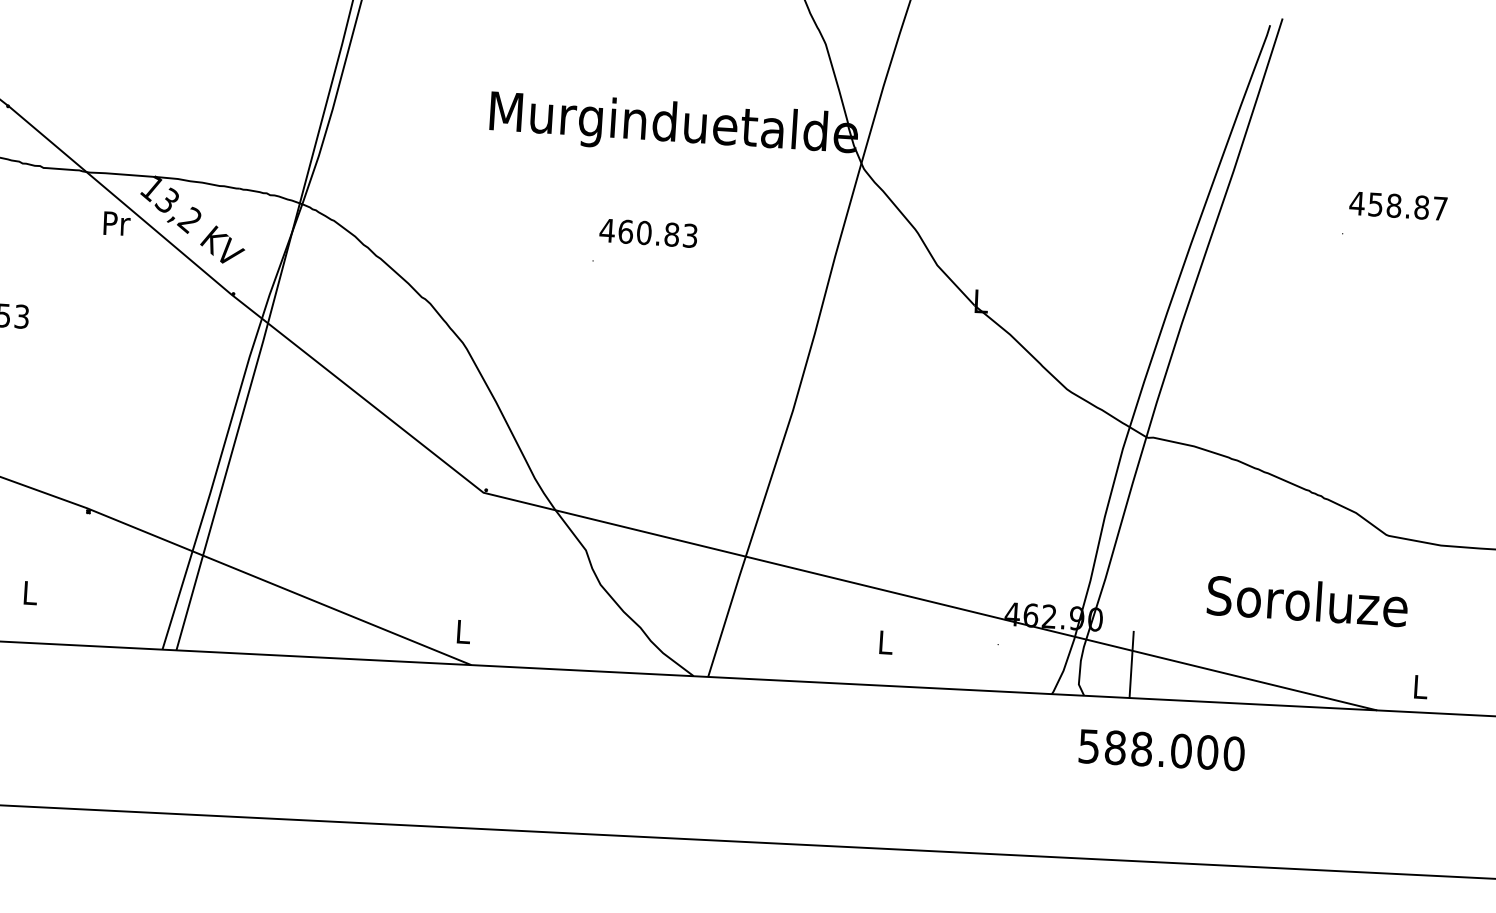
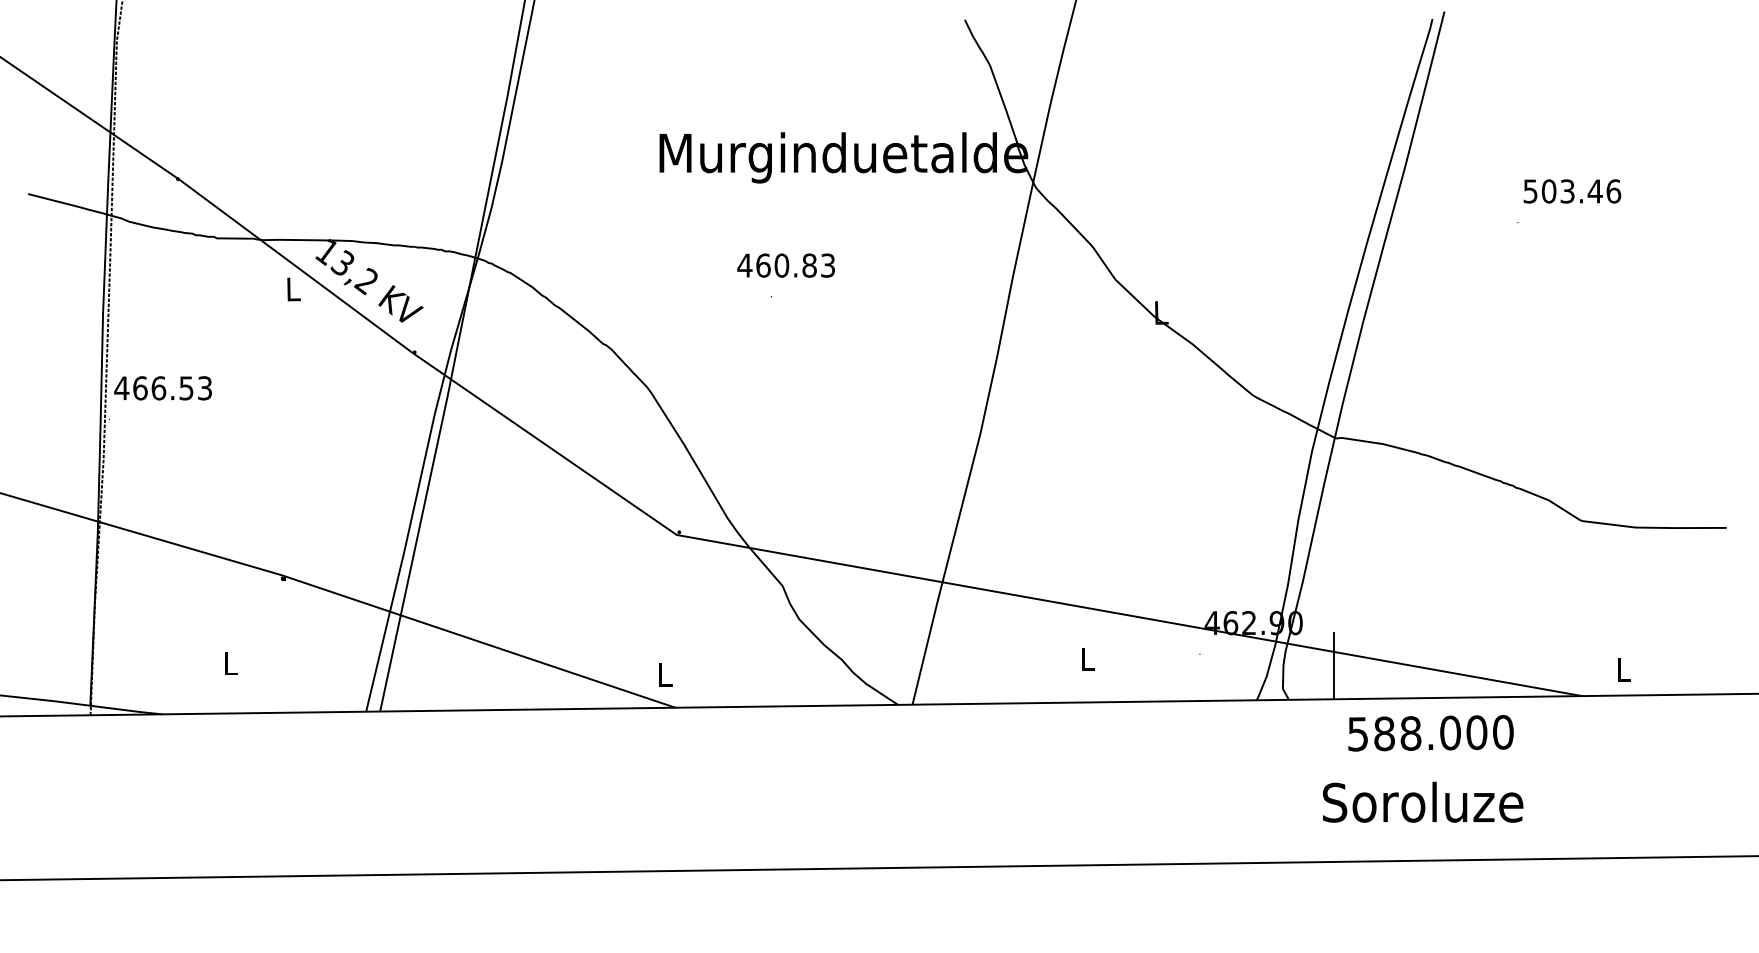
text: (1398, 206) -> (1571, 191), 458.87 -> 503.46
text: (116, 223) -> (293, 289), Pr -> L
text: (647, 233) -> (785, 265), moved
text: (1307, 600) -> (1422, 801), moved
text: (1161, 750) -> (1430, 733), moved

